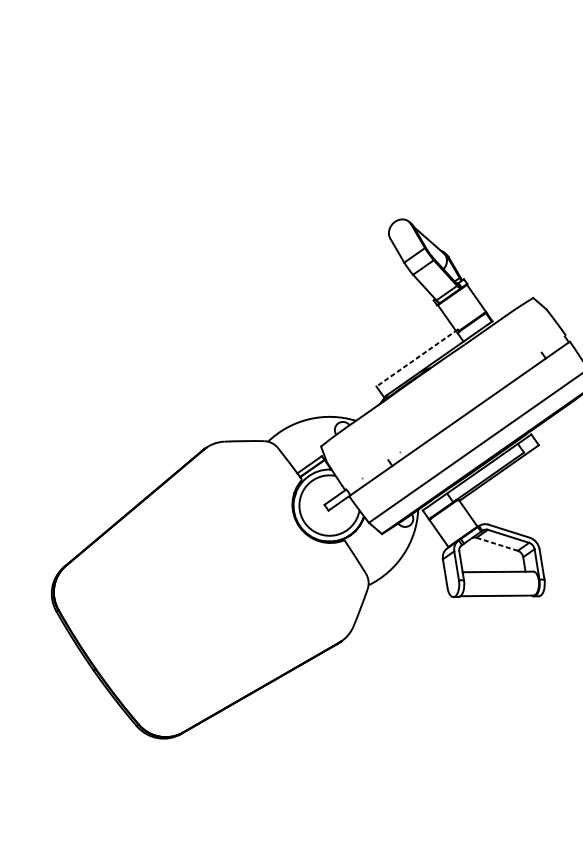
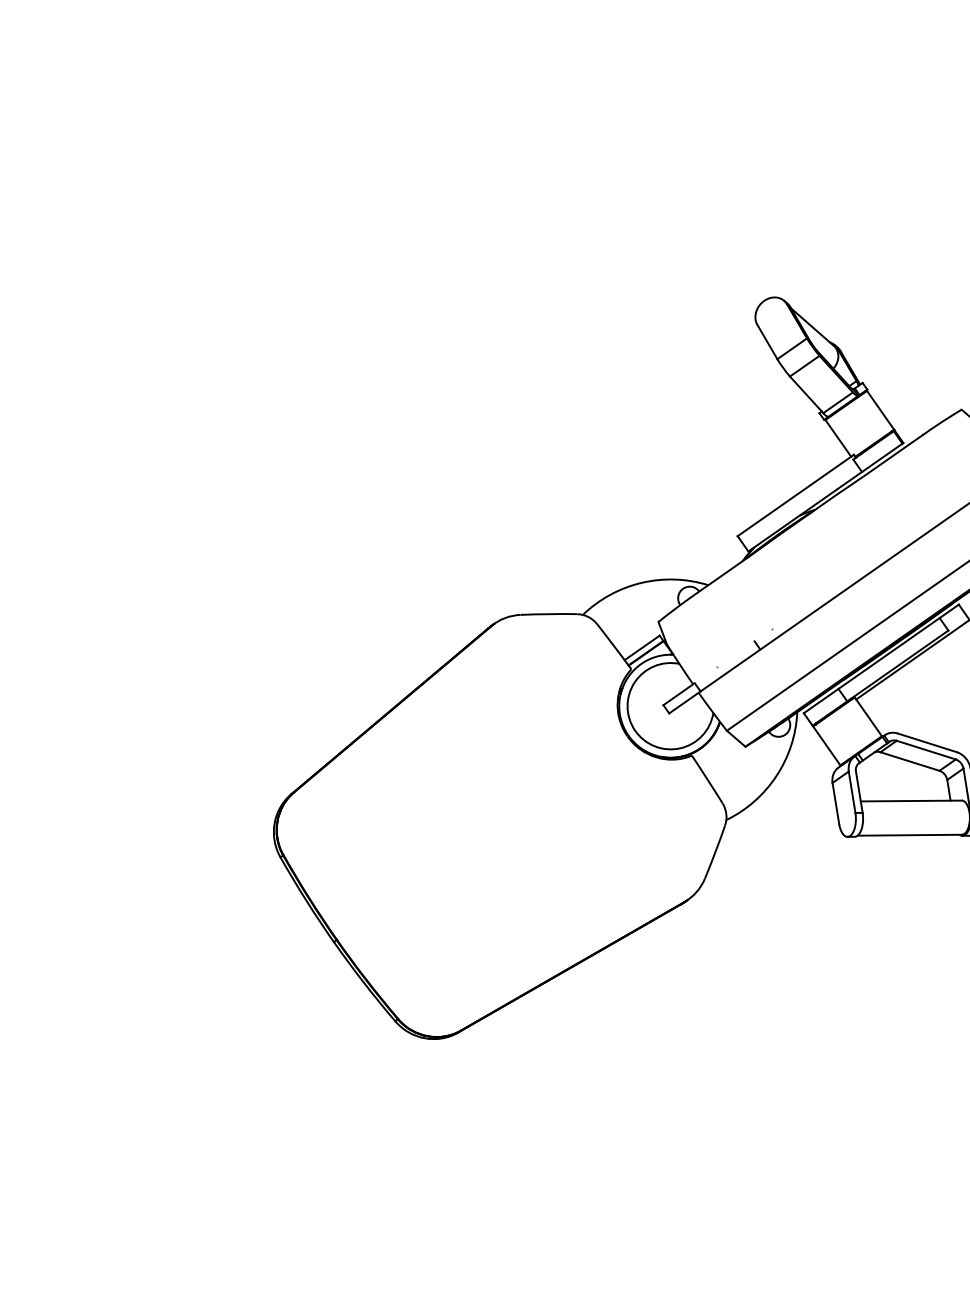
line: (416, 358) -> (795, 495), dashed -> solid
line: (497, 544) -> (910, 761), dashed -> solid

